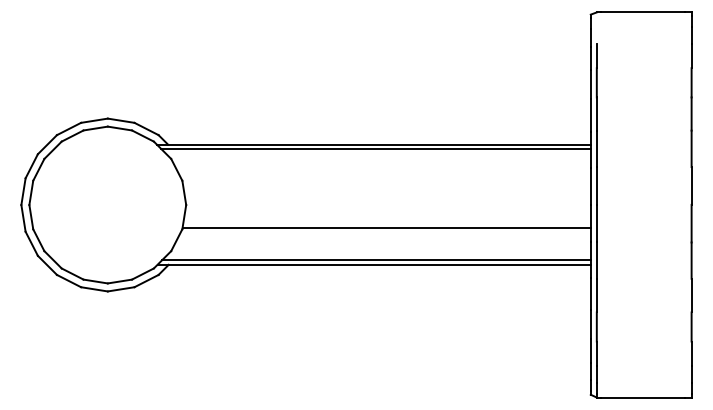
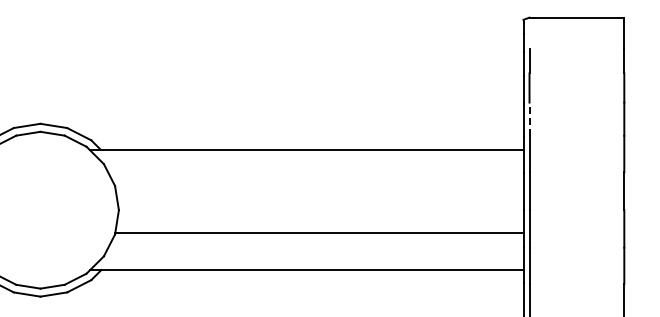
line: (596, 114) -> (529, 119), solid -> dashed
line: (375, 148) -> (308, 153), removed
line: (376, 260) -> (309, 265), removed

